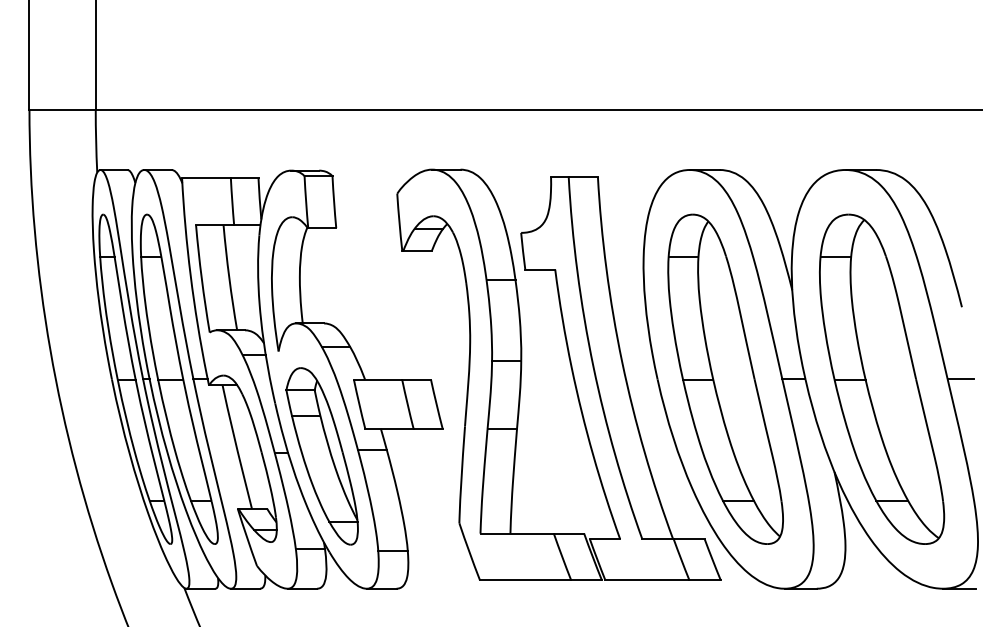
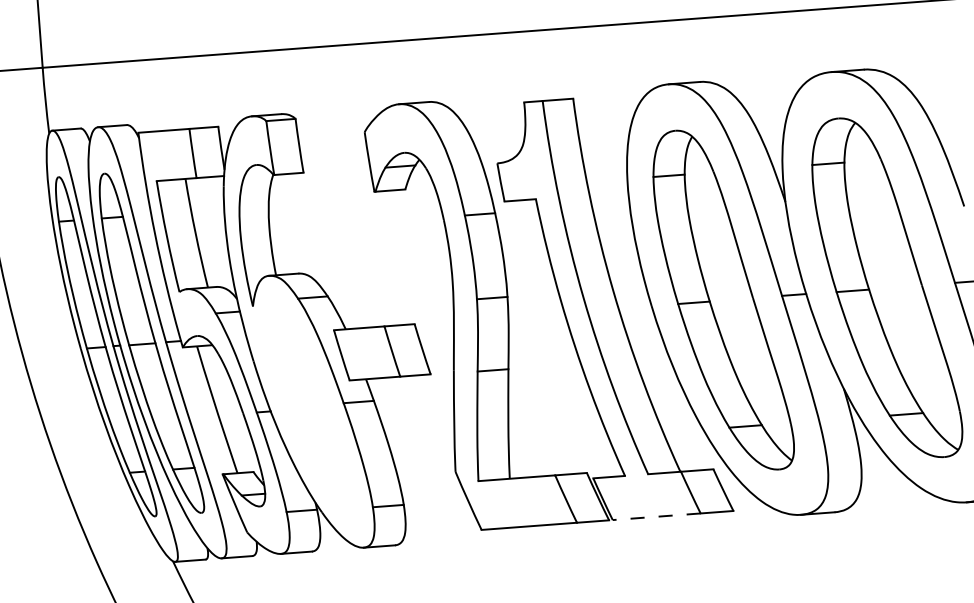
part: (321, 456) -> (306, 412), removed
line: (646, 580) -> (655, 517), solid -> dashed

